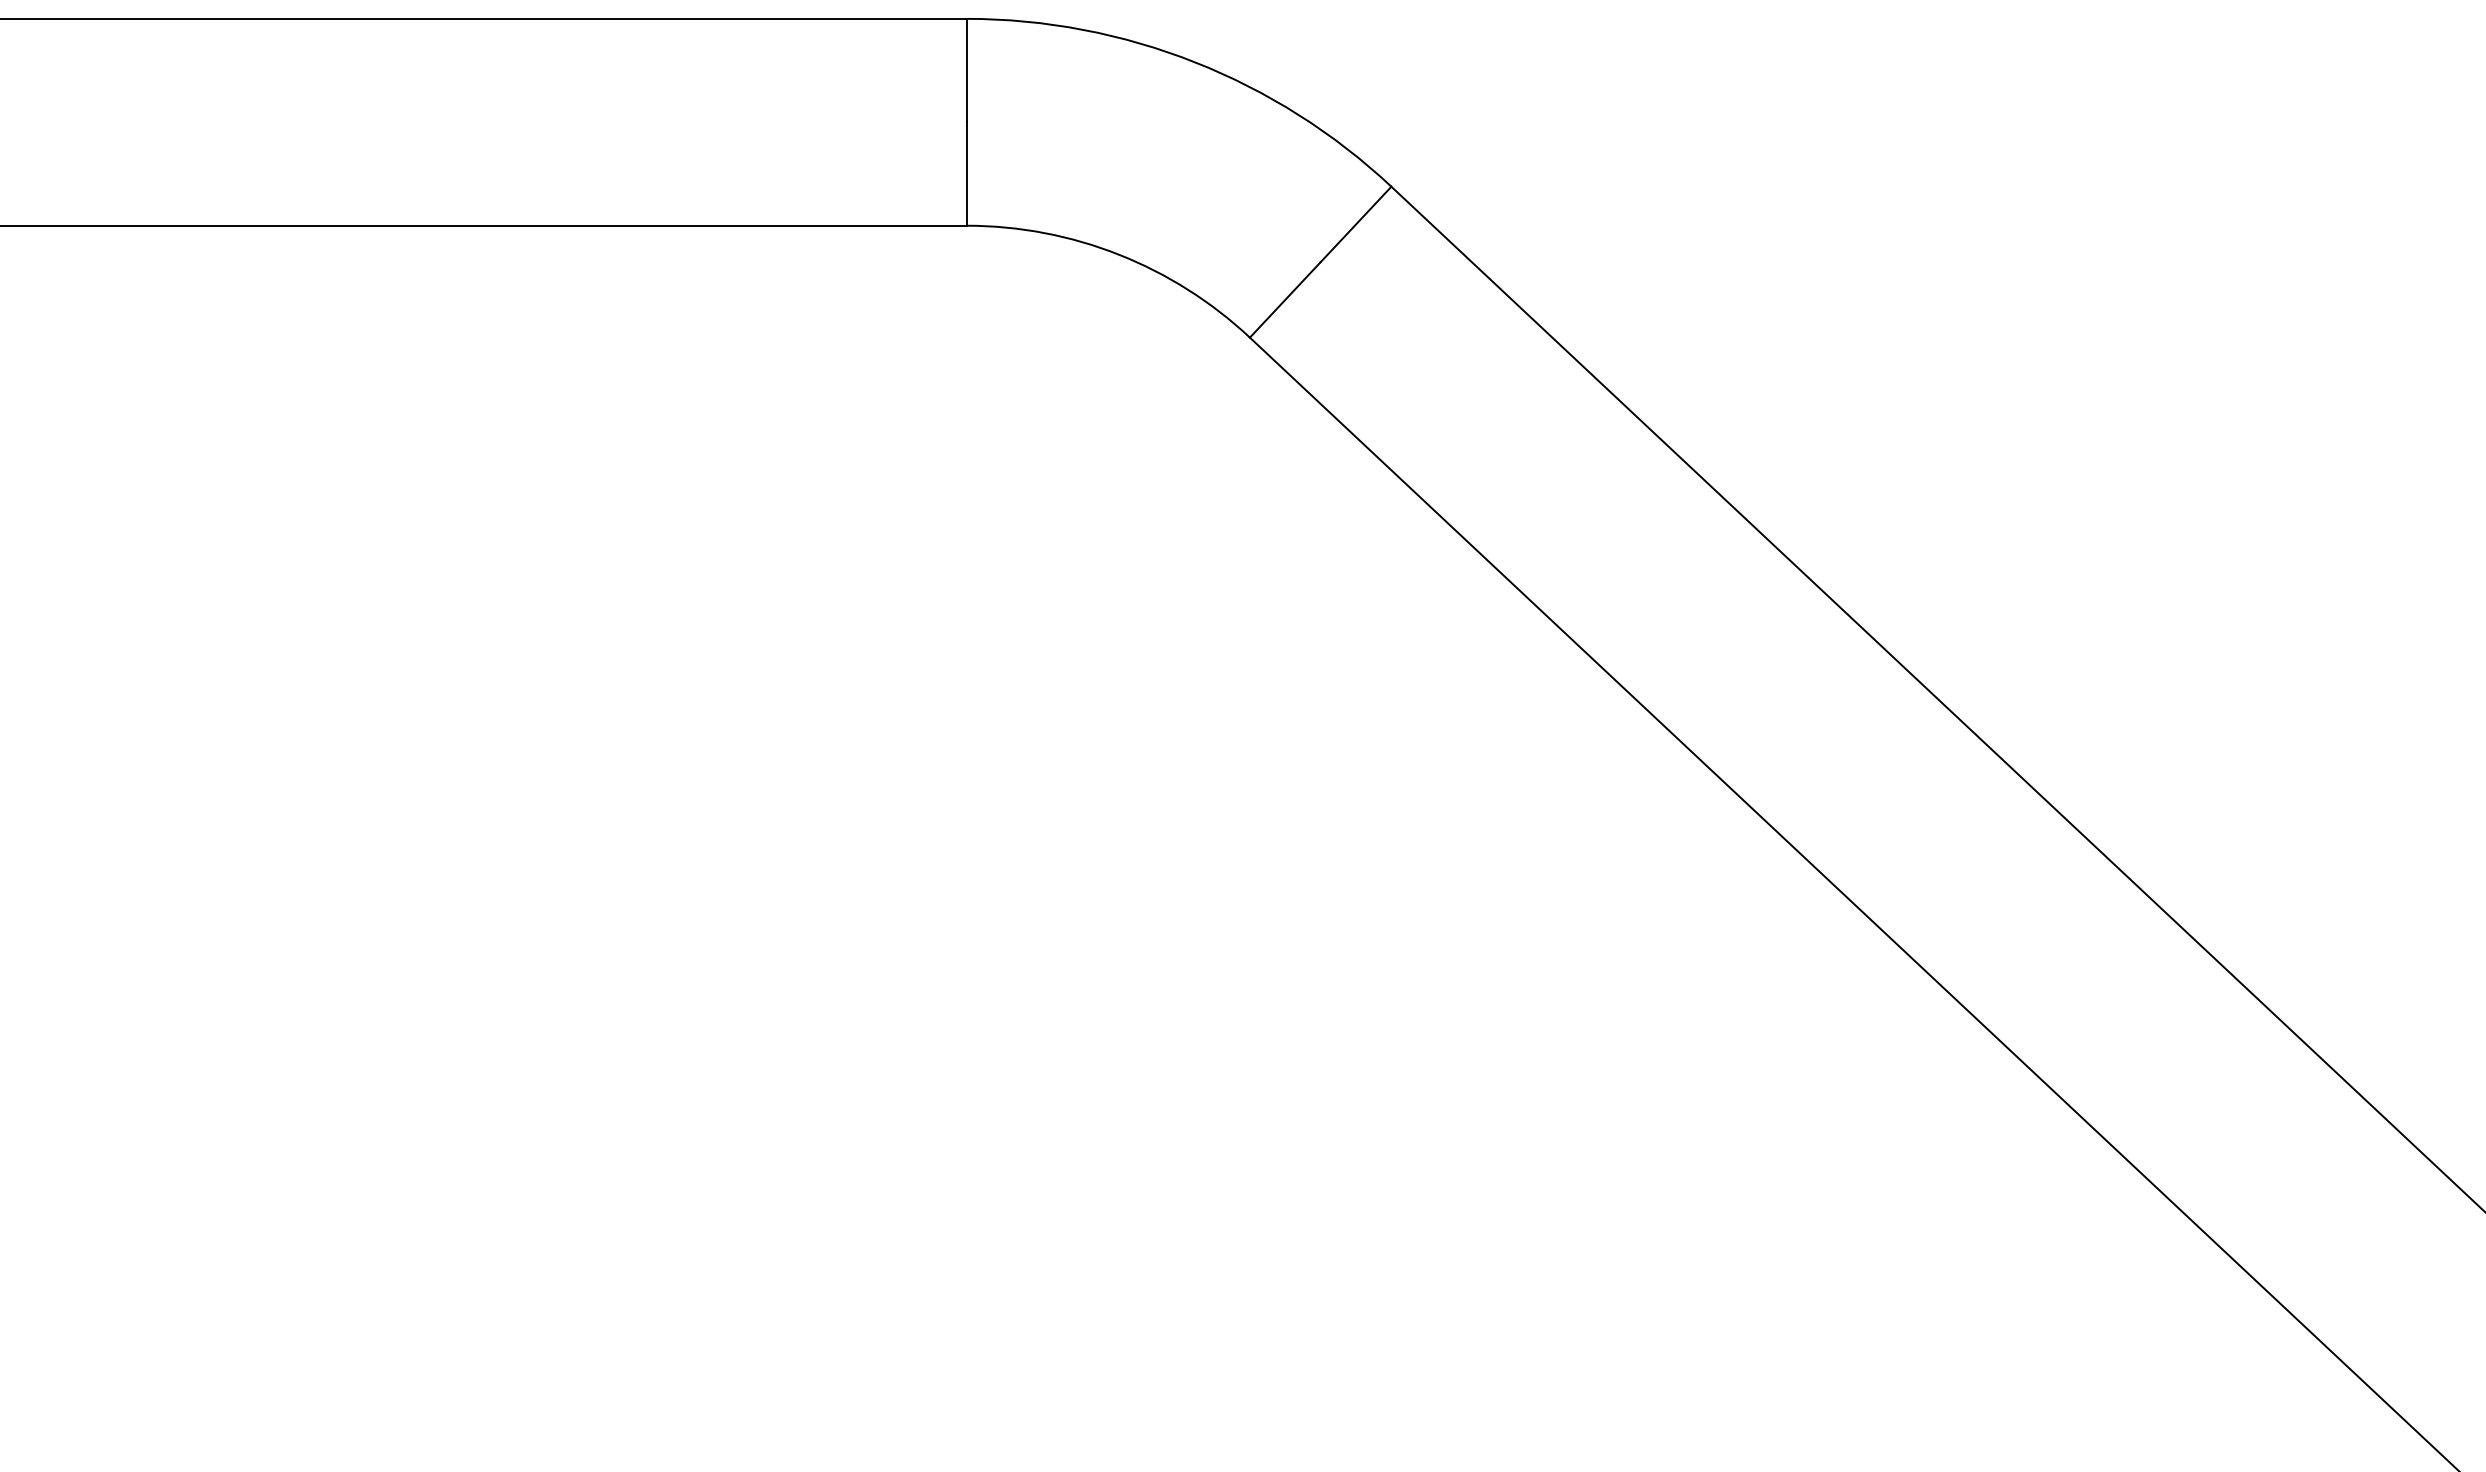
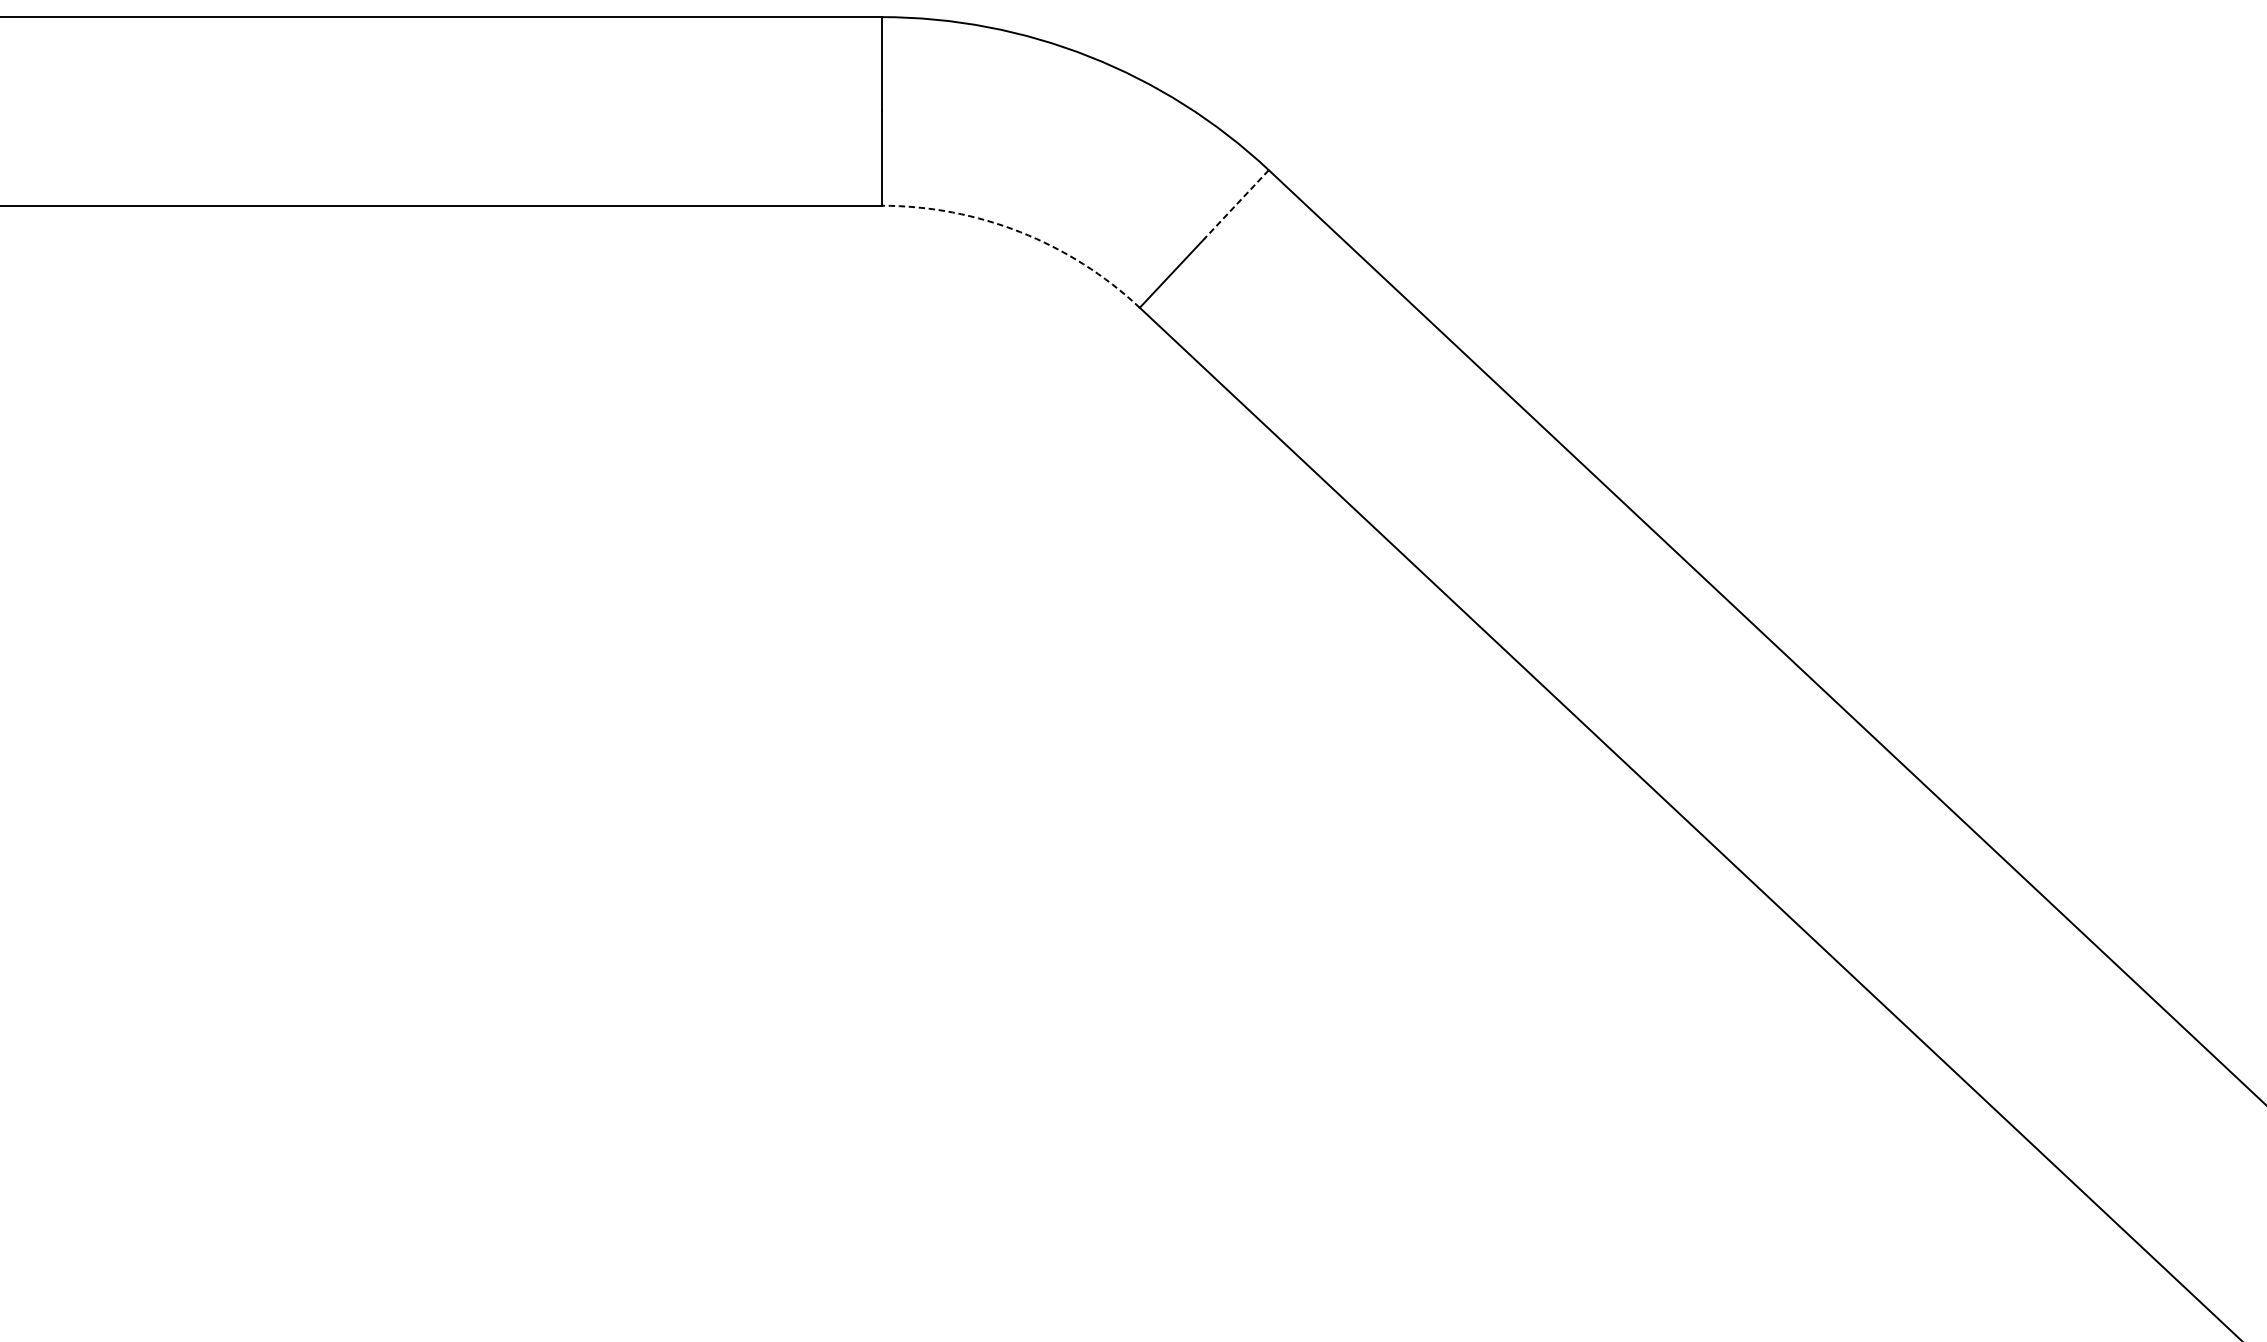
line: (1356, 224) -> (1236, 204), solid -> dashed
arc: (1119, 254) -> (1020, 231), solid -> dashed

